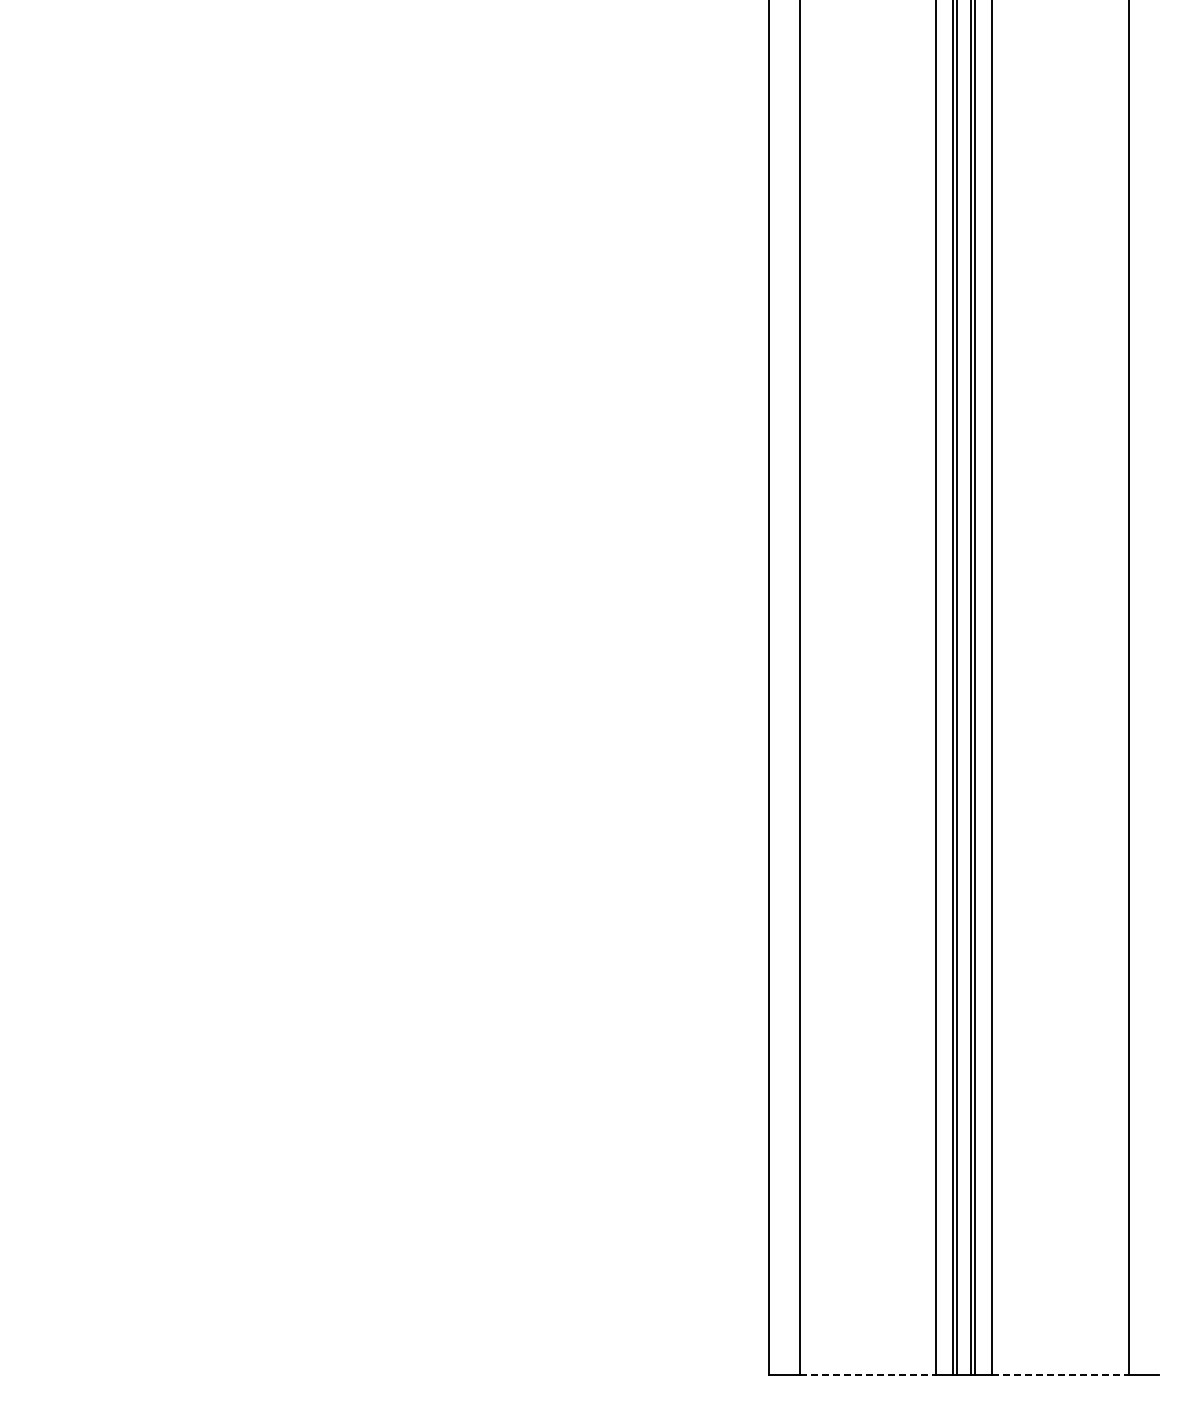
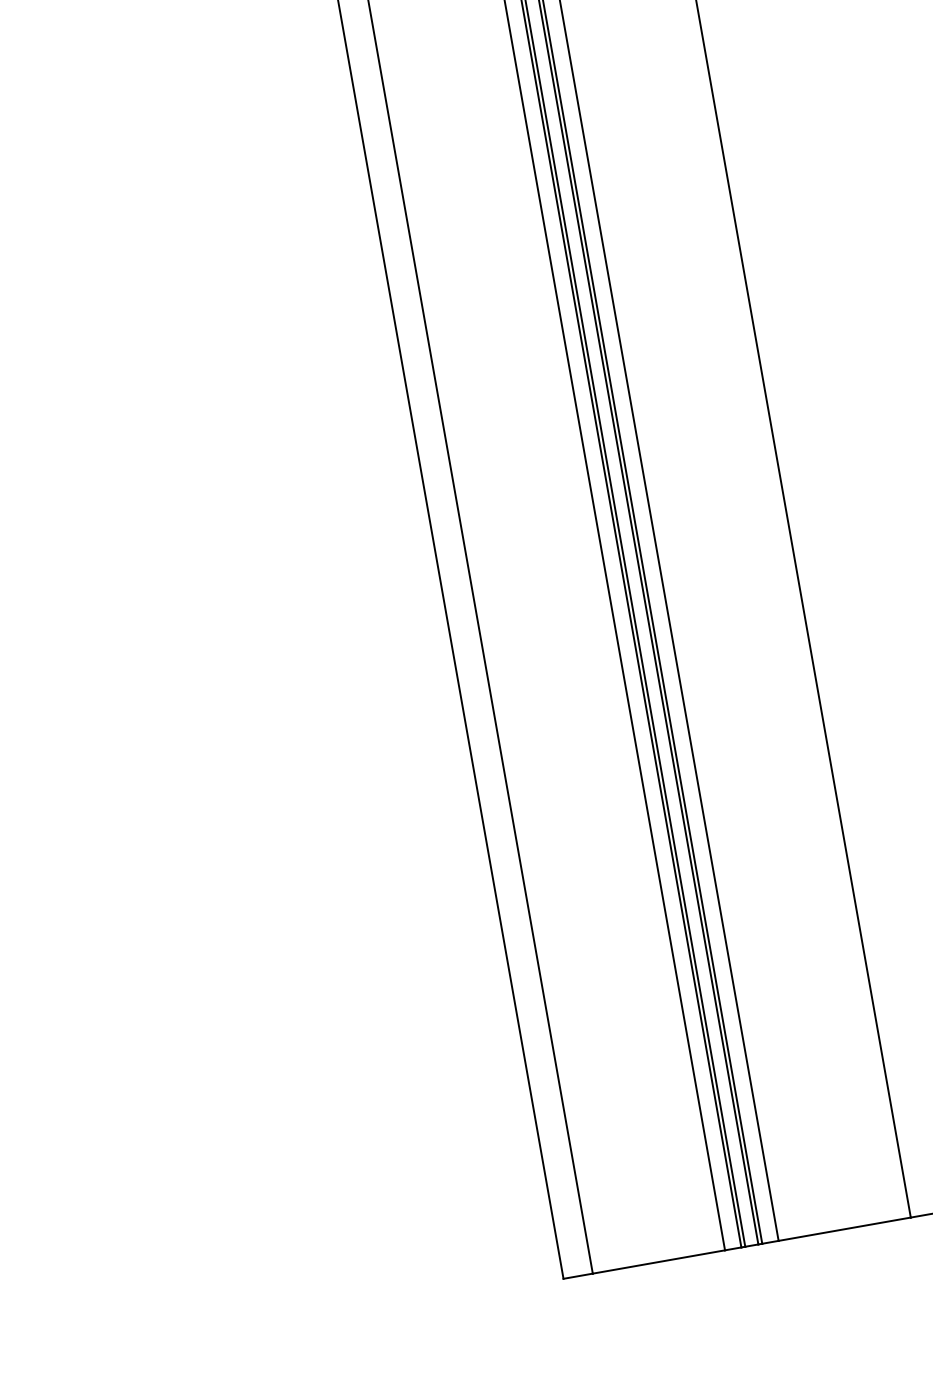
line: (868, 1375) -> (659, 1261), dashed -> solid
line: (1060, 1375) -> (844, 1229), dashed -> solid

